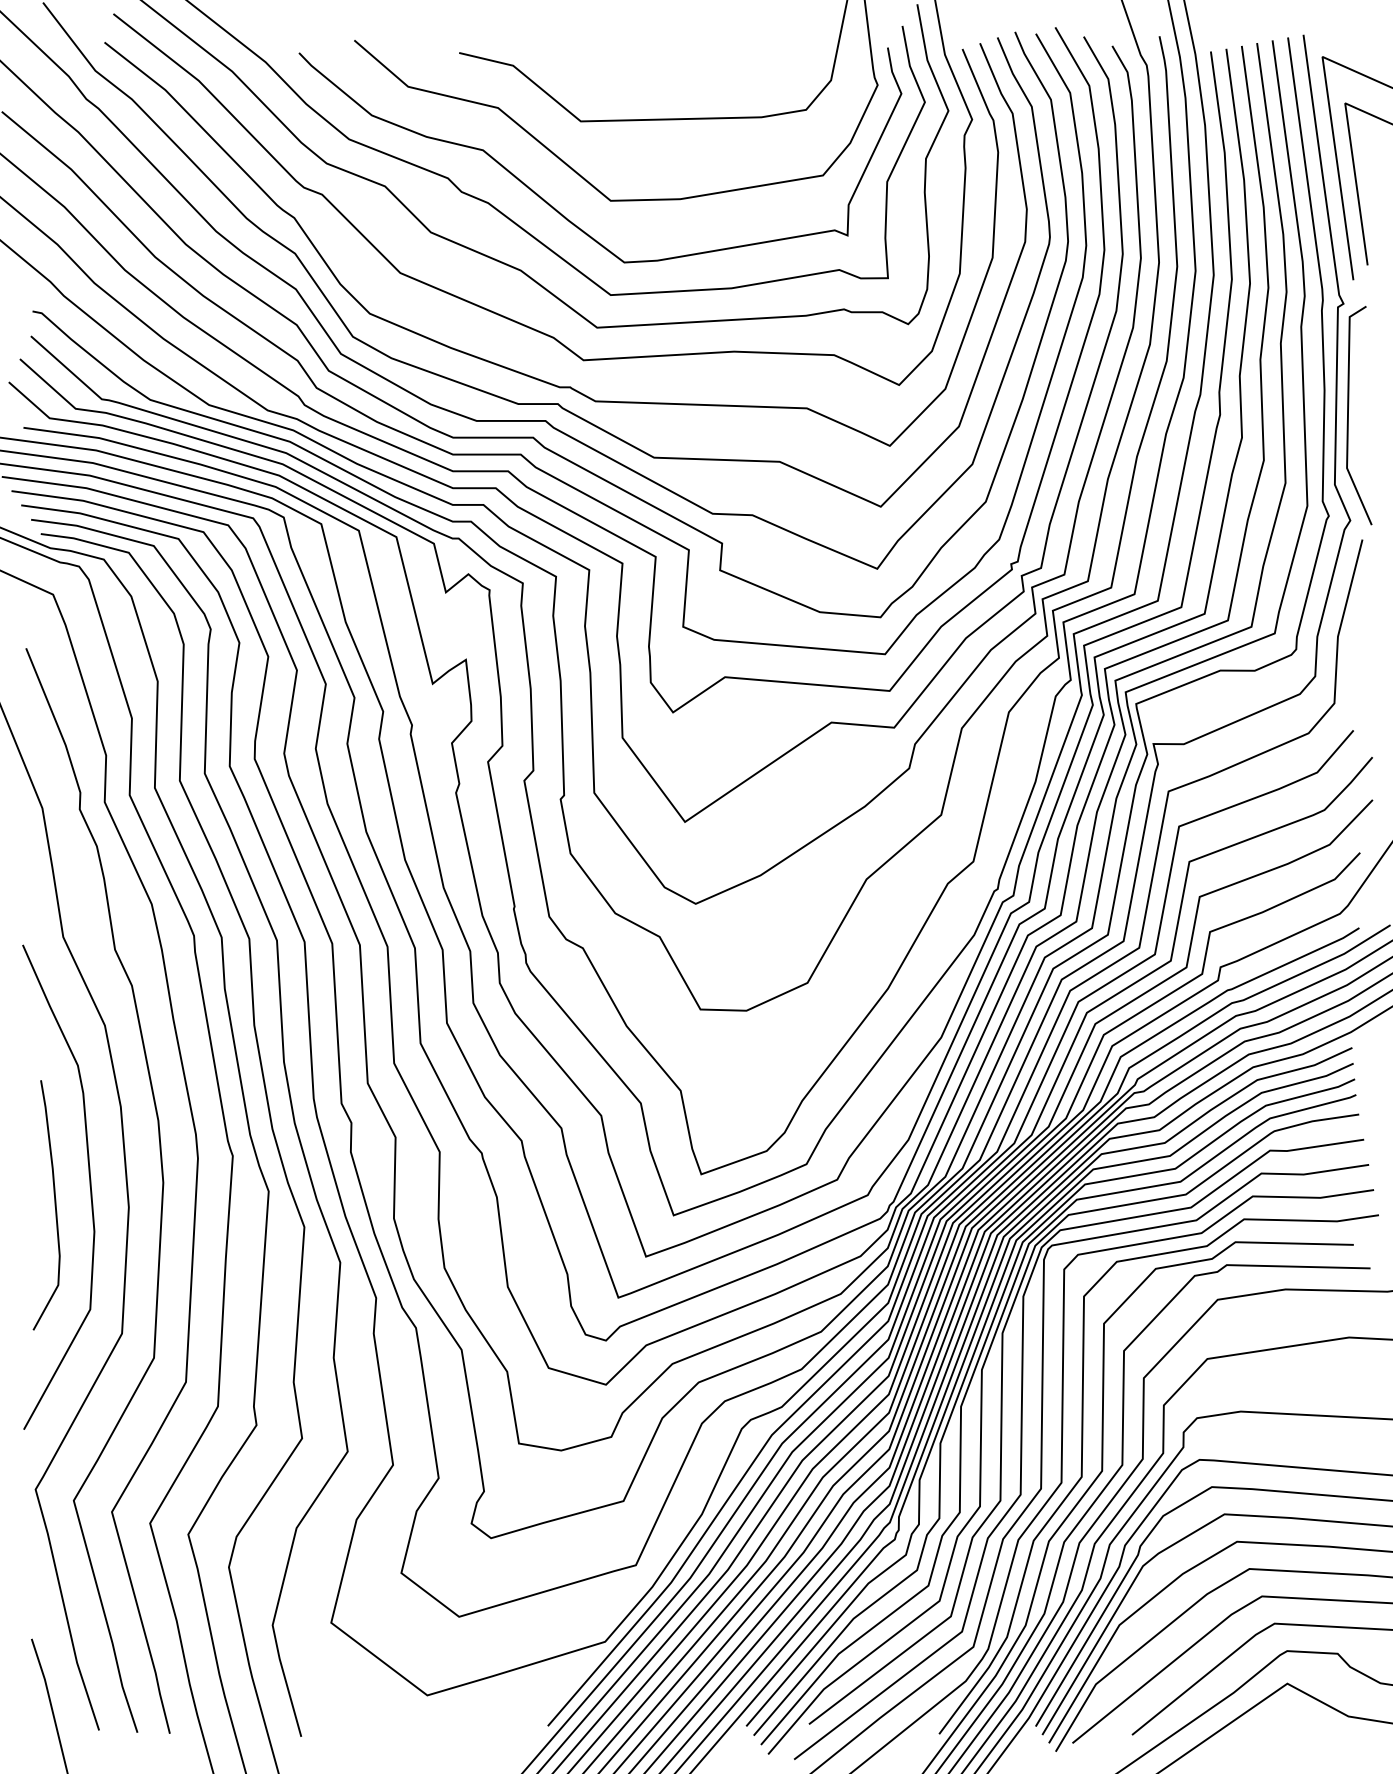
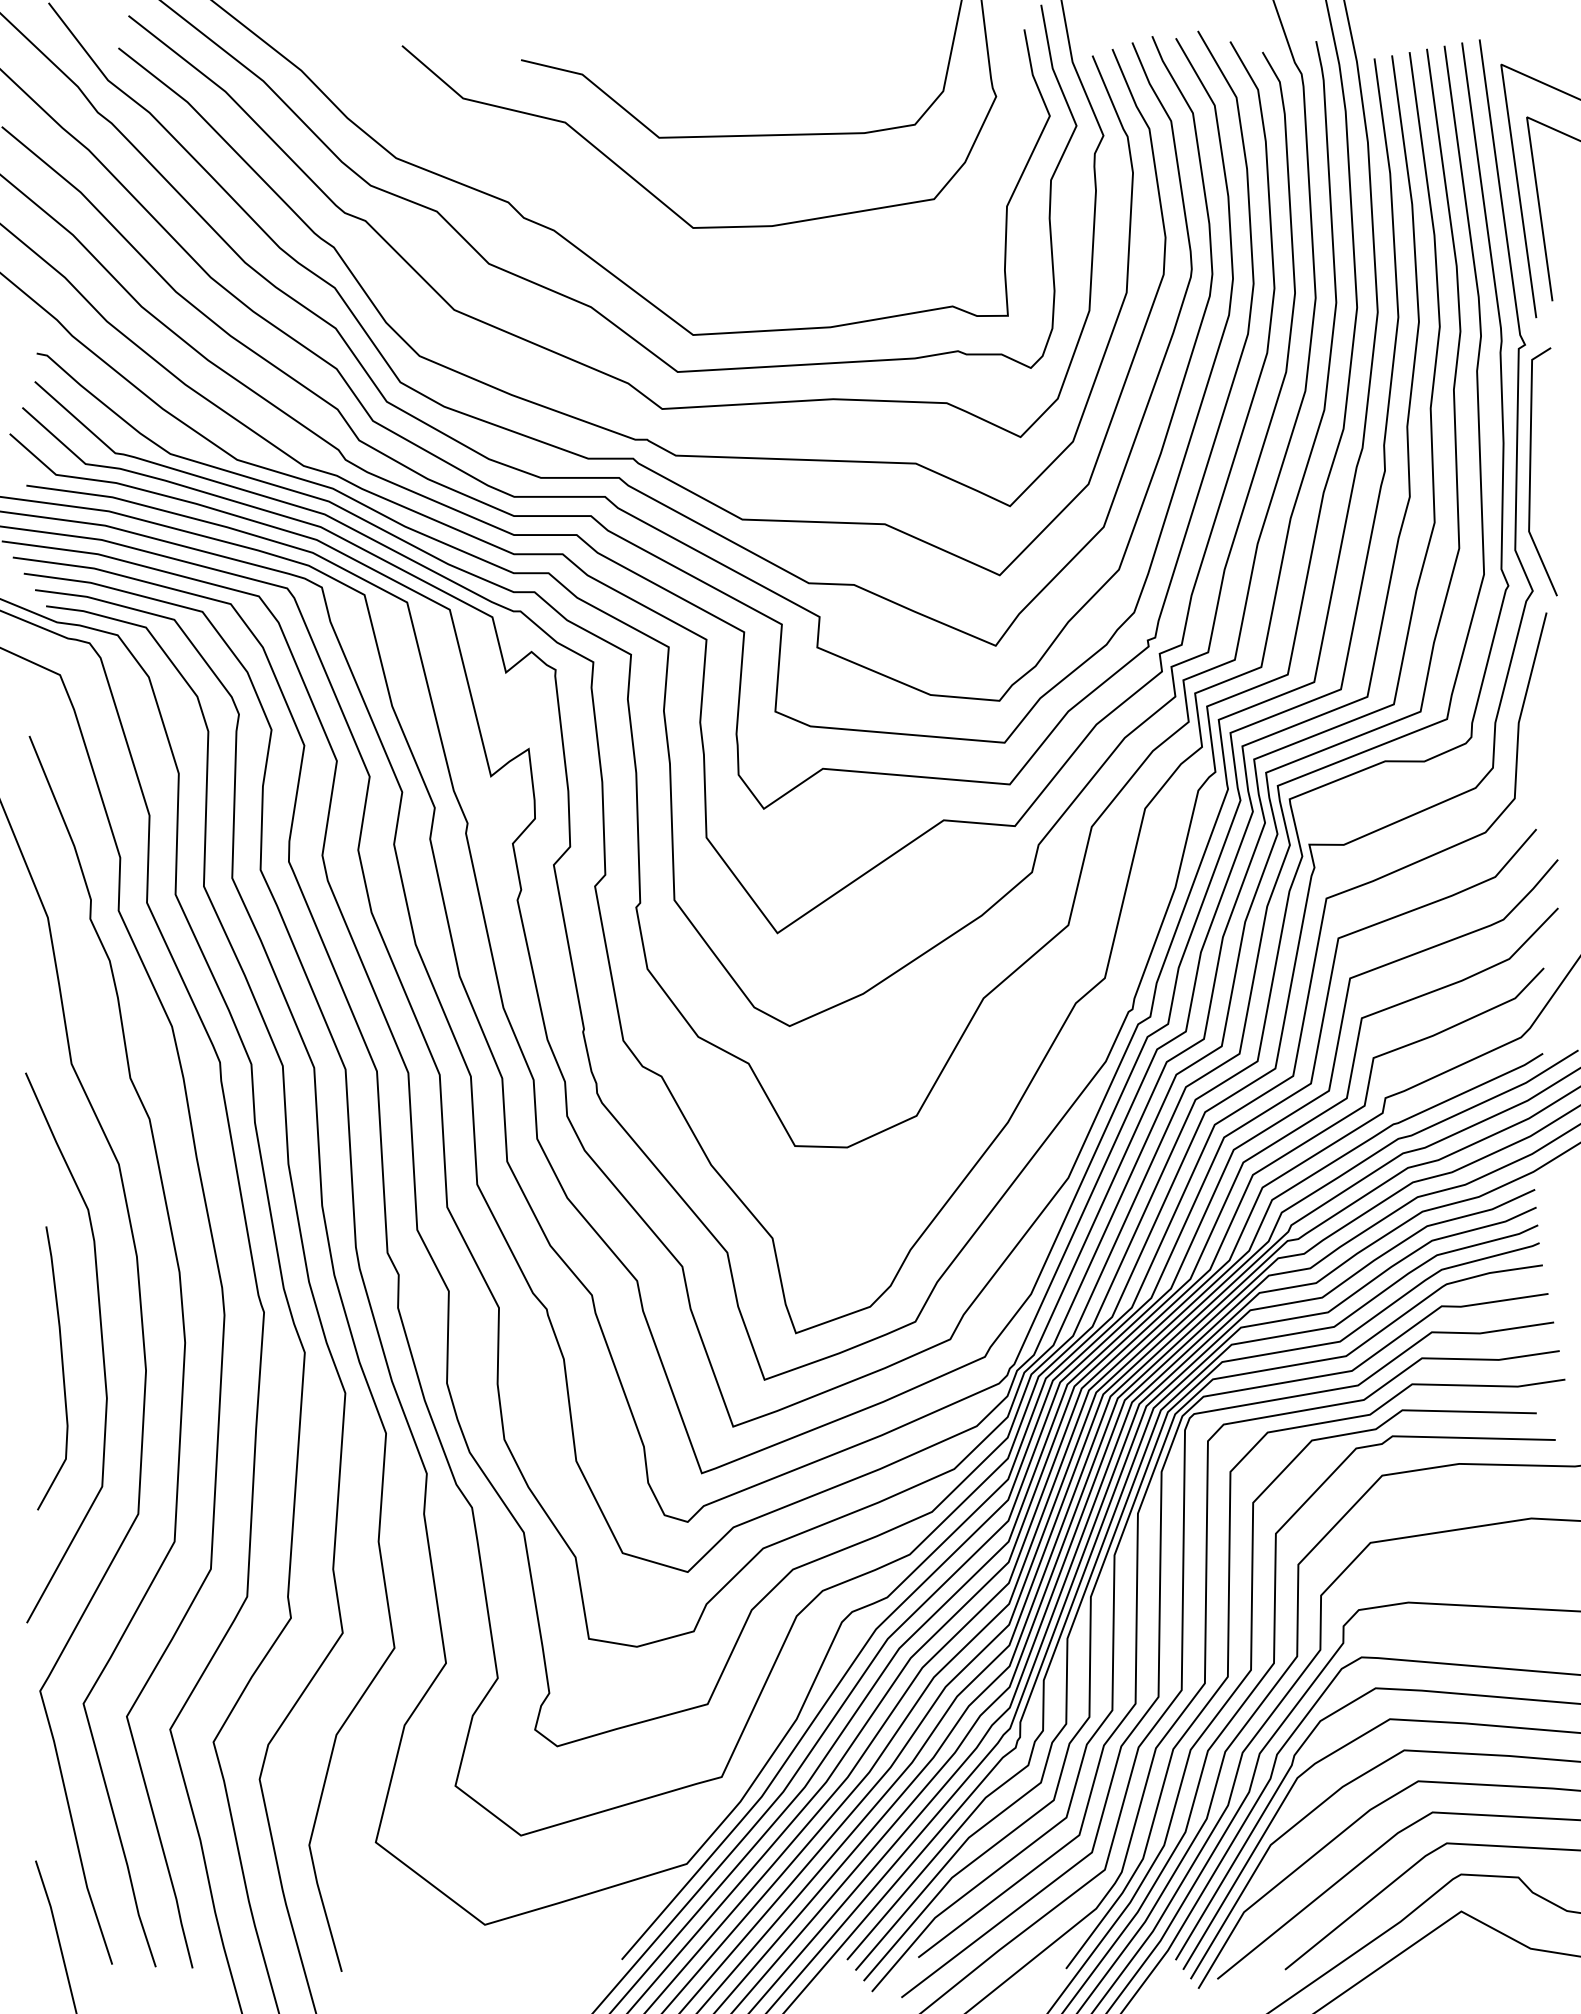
curve: (556, 209) -> (631, 237), removed

